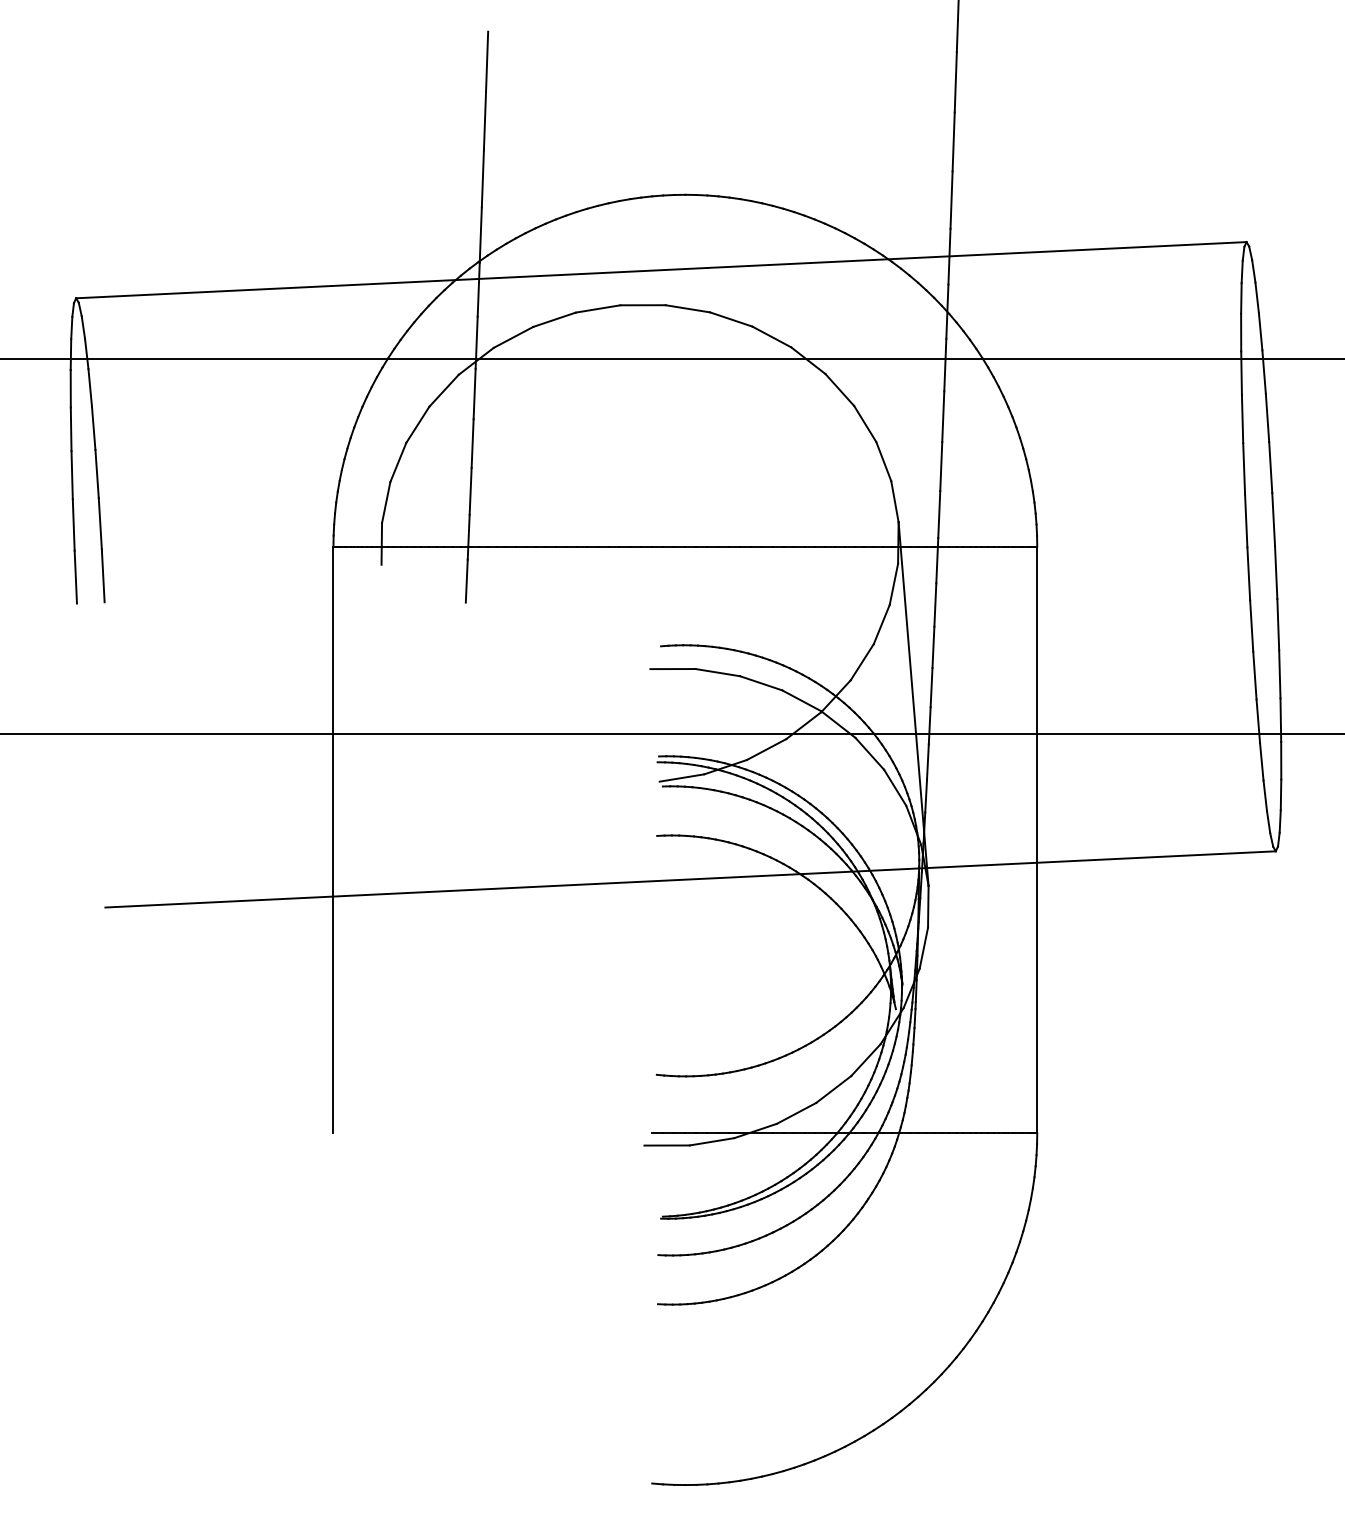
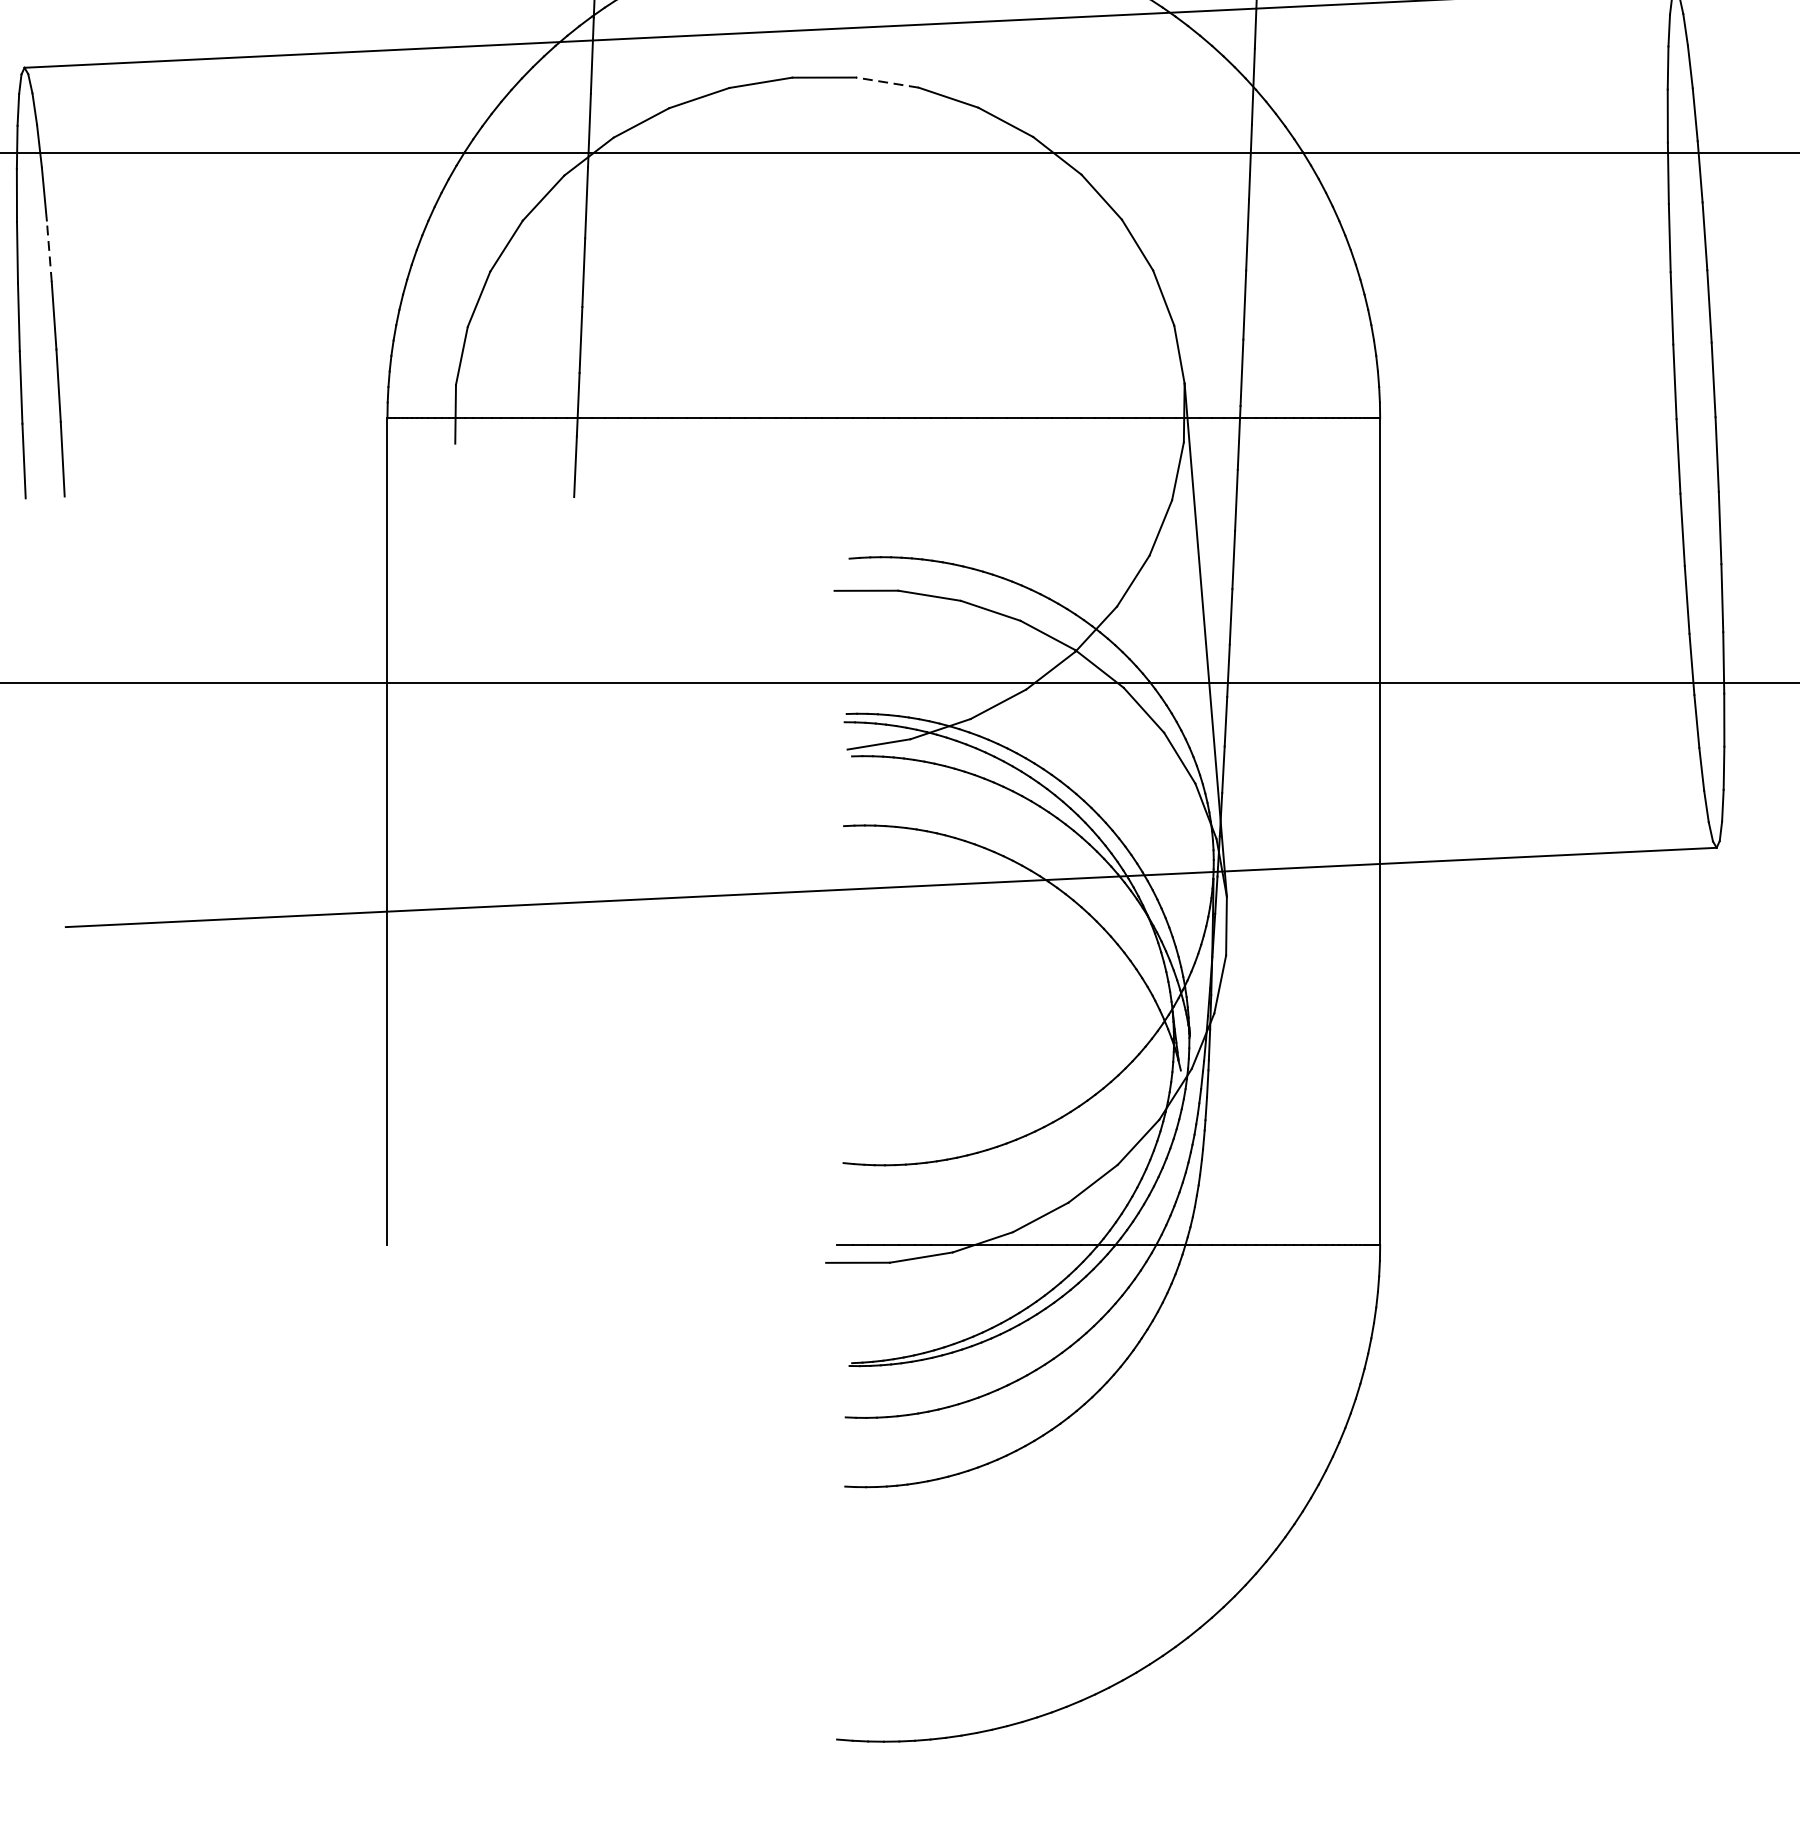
line: (687, 308) -> (886, 82), solid -> dashed
line: (93, 428) -> (49, 251), solid -> dashed

